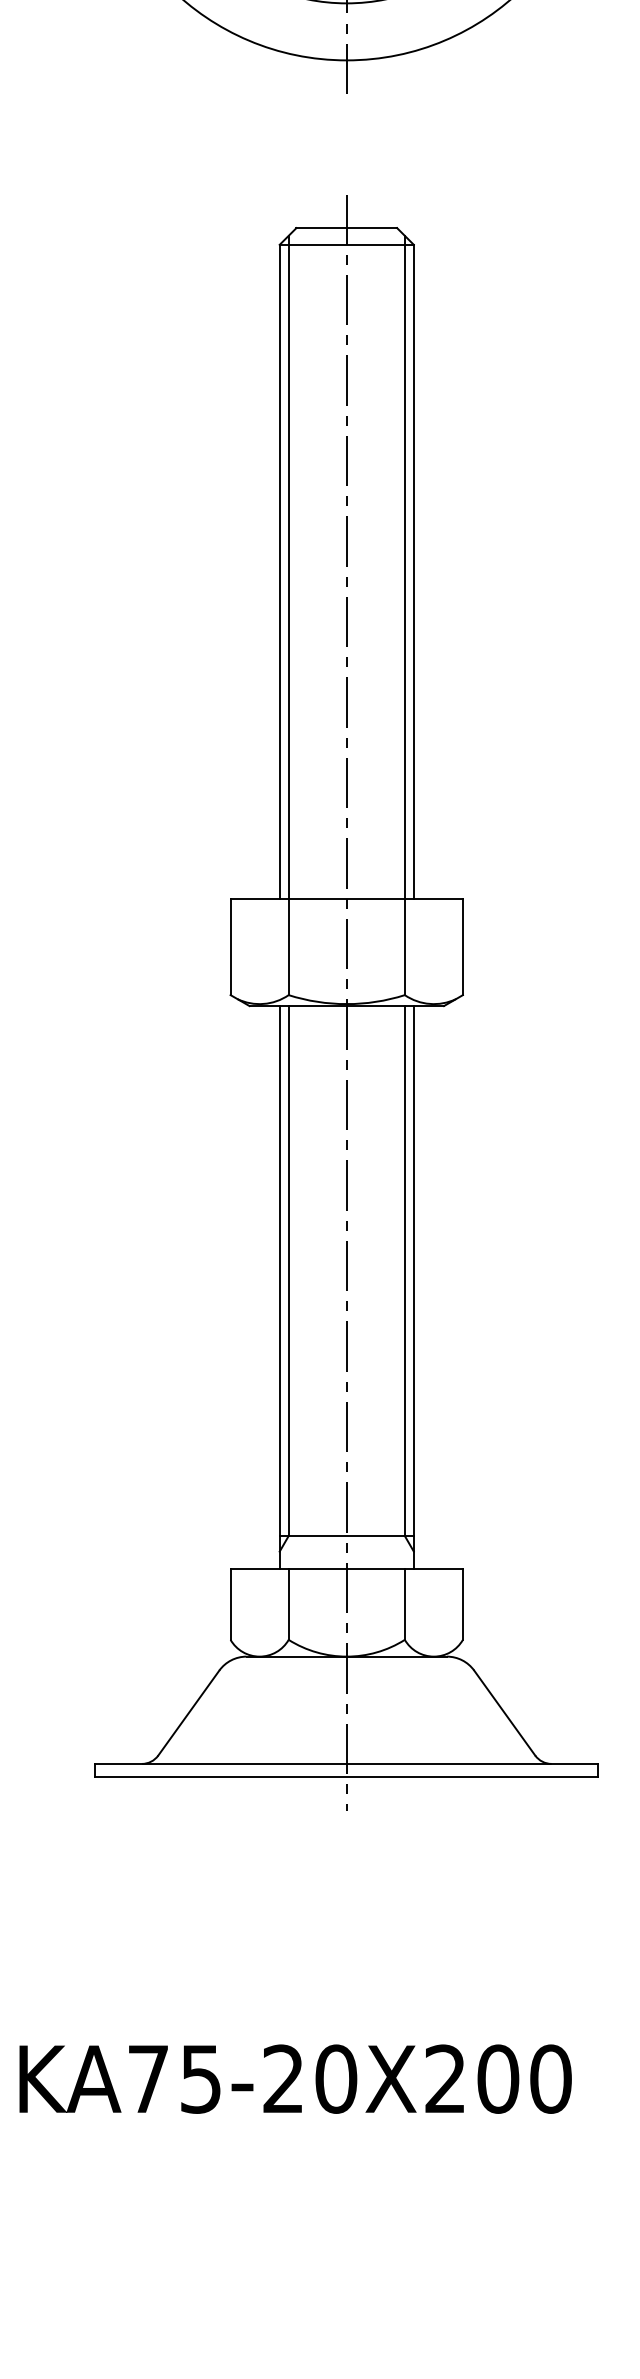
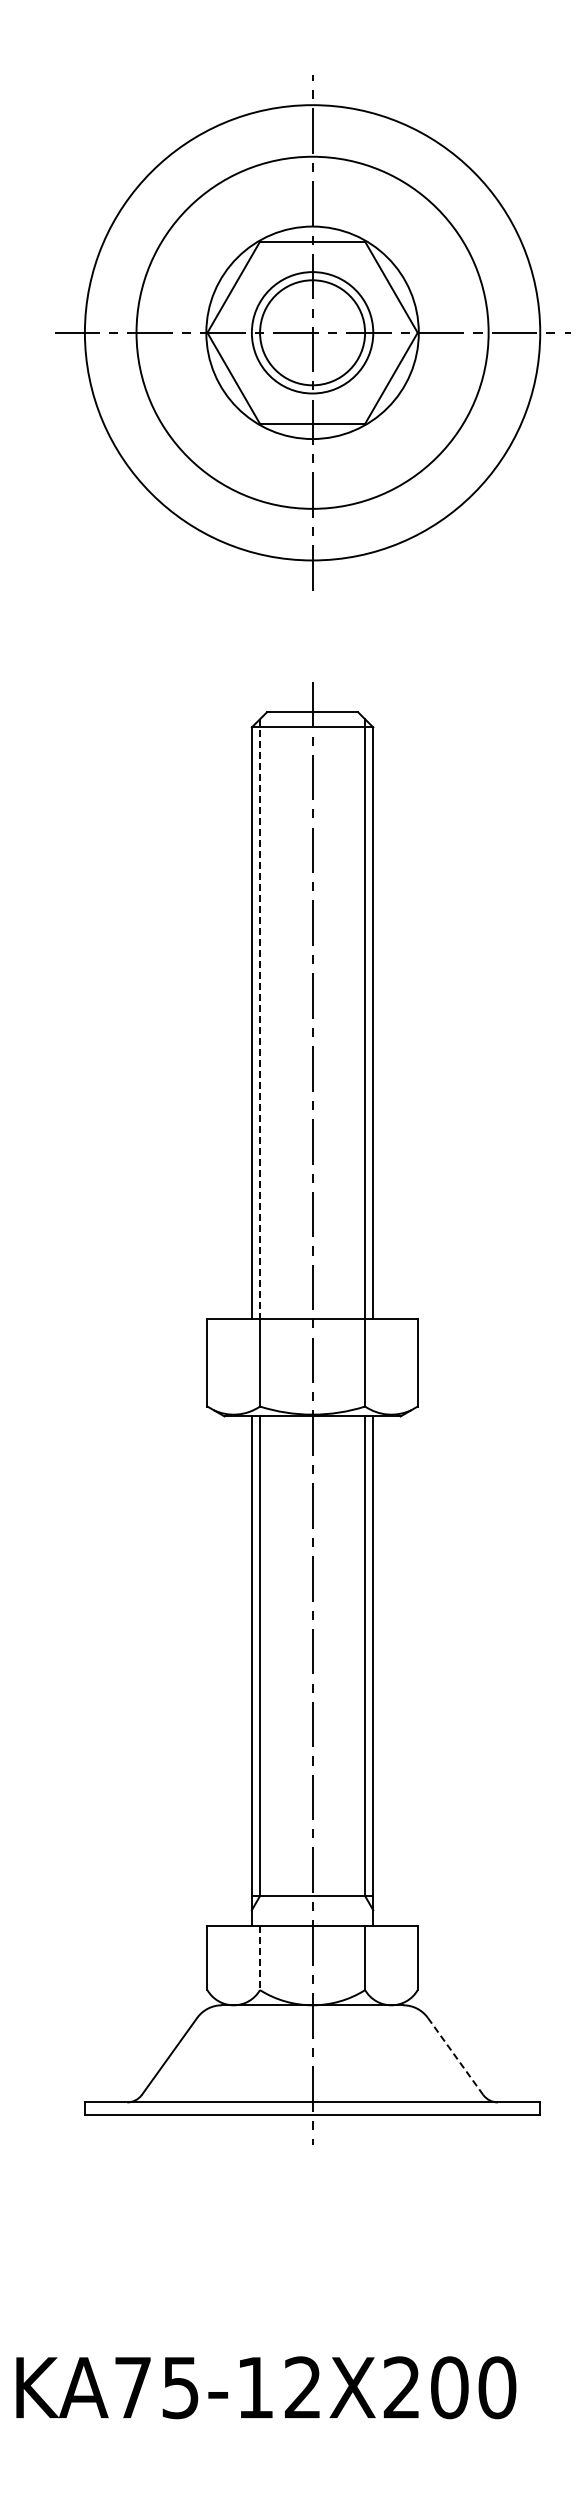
line: (289, 567) -> (260, 1019), solid -> dashed
line: (289, 1604) -> (260, 1958), solid -> dashed
line: (504, 1713) -> (455, 2056), solid -> dashed
text: (310, 2078) -> (279, 2387), KA75-20X200 -> KA75-12X200

